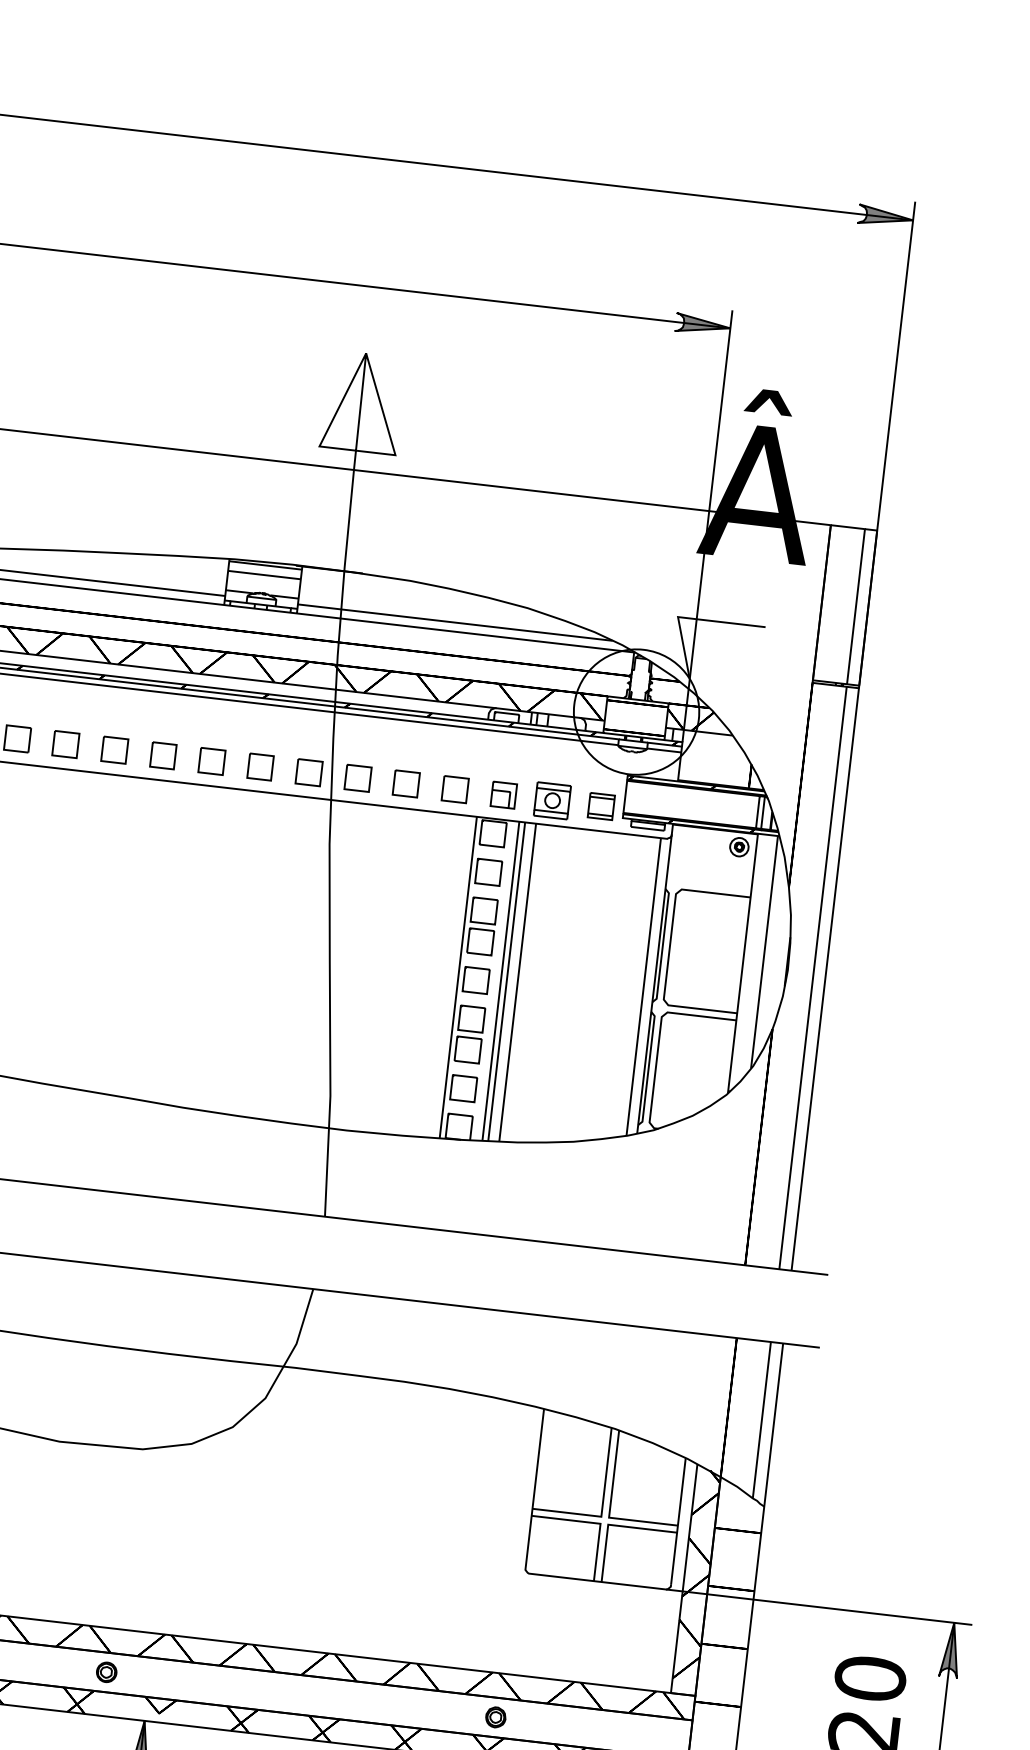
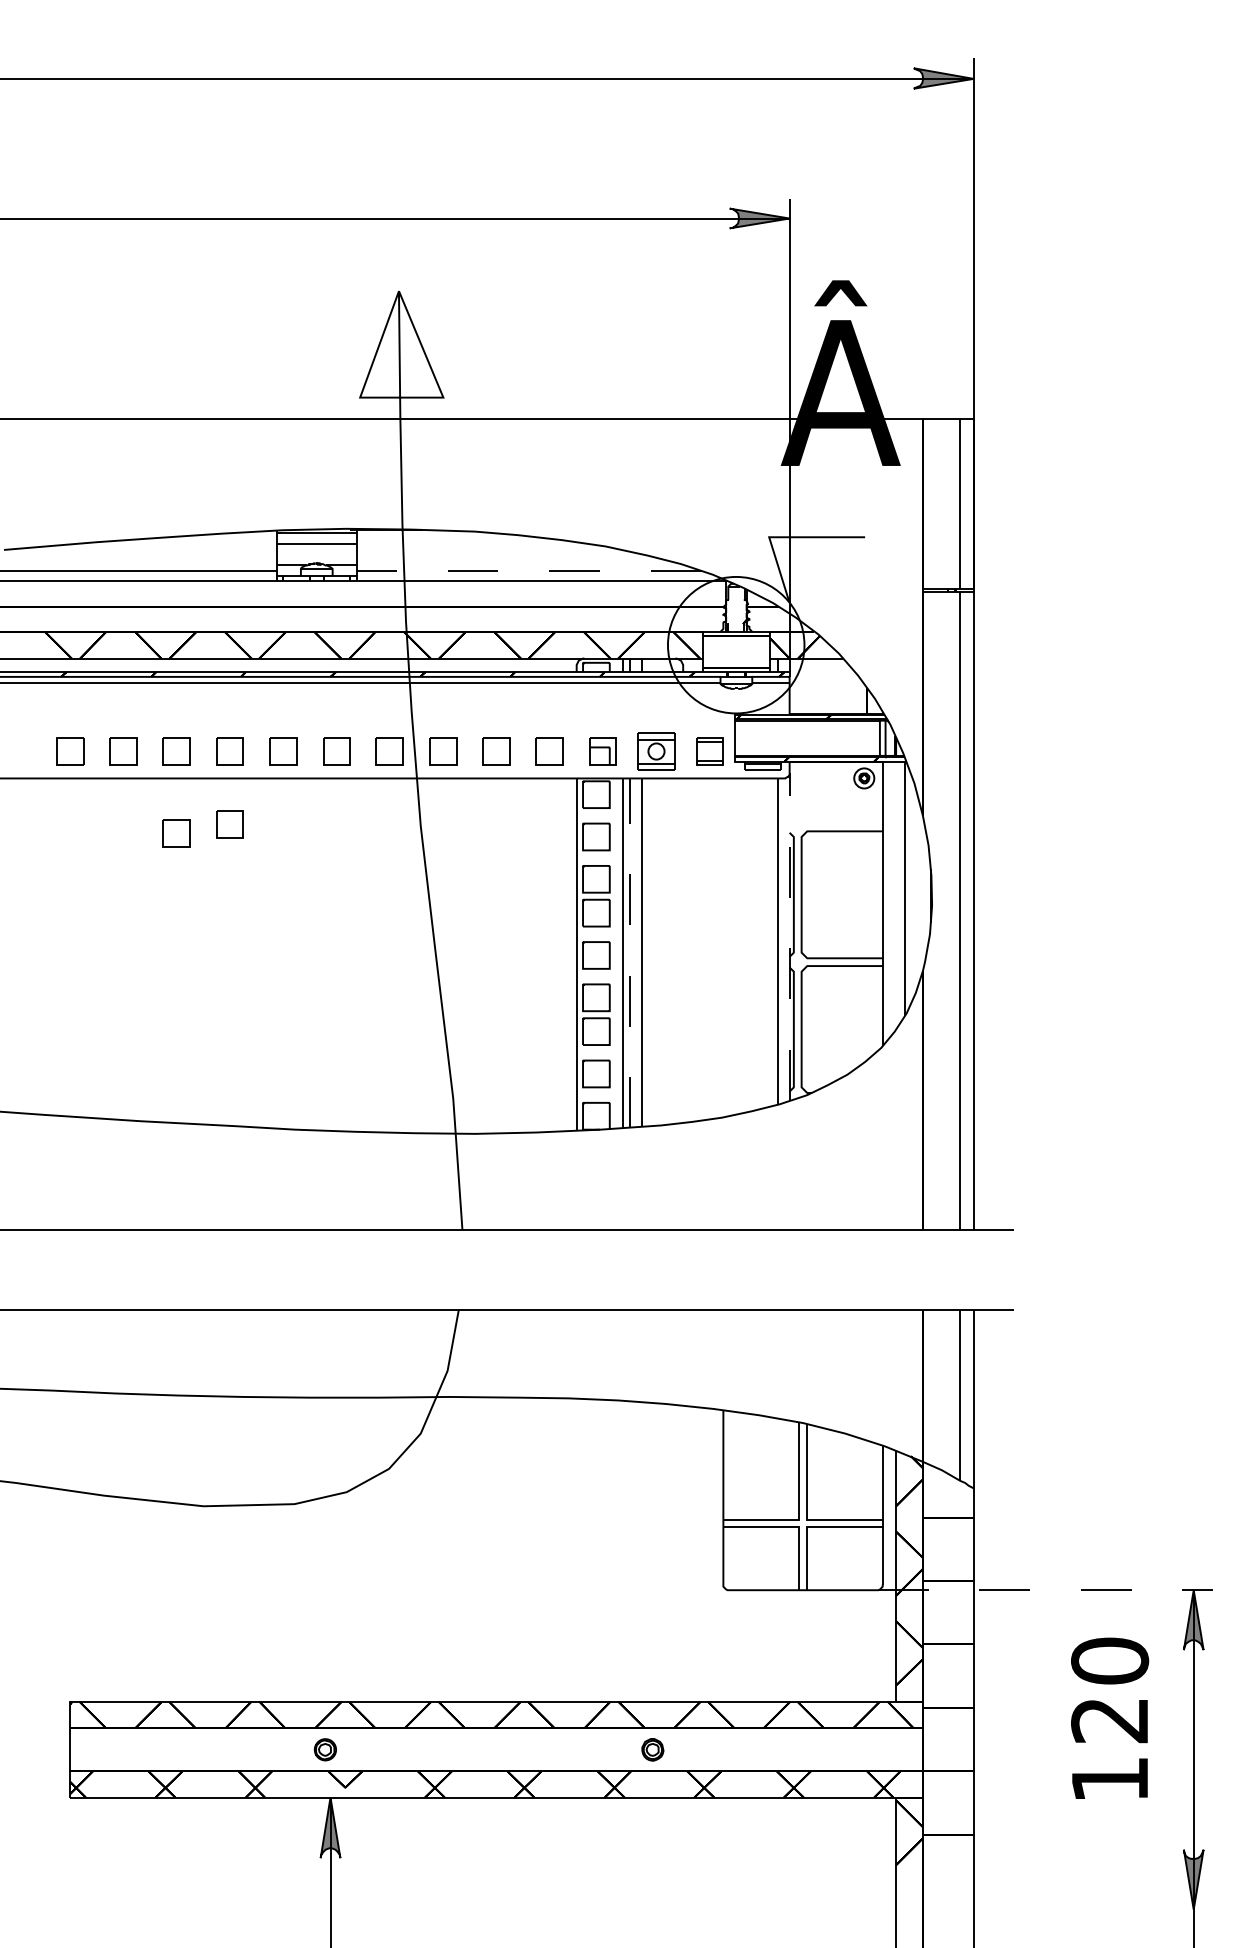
line: (454, 622) -> (528, 571), solid -> dashed
part: (155, 822) -> (229, 824), added
part: (105, 824) -> (176, 833), added
line: (506, 982) -> (629, 953), solid -> dashed
line: (654, 983) -> (789, 936), solid -> dashed
line: (819, 1607) -> (1045, 1590), solid -> dashed
part: (105, 1671) -> (324, 1749), moved
part: (495, 1717) -> (652, 1749), moved

